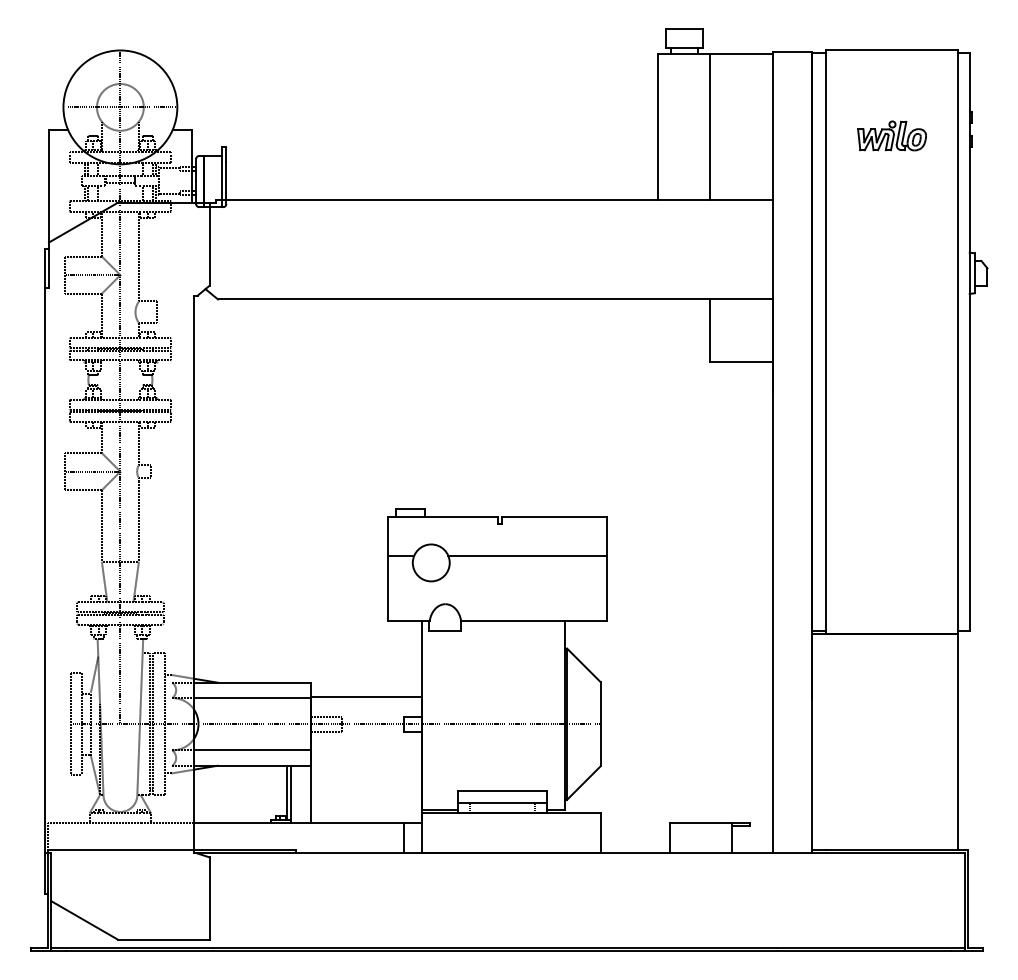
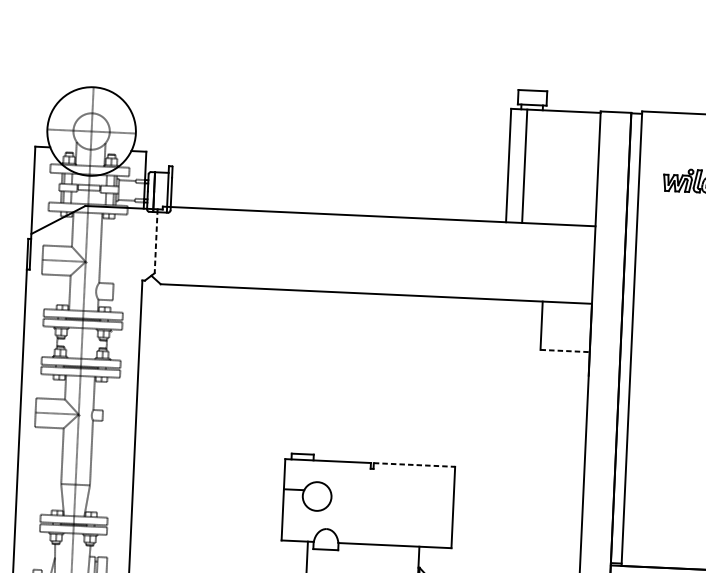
line: (709, 126) -> (524, 166), moved
line: (209, 245) -> (156, 241), solid -> dashed
line: (741, 361) -> (565, 350), solid -> dashed
line: (554, 516) -> (414, 464), solid -> dashed
line: (527, 555) -> (392, 494), removed

